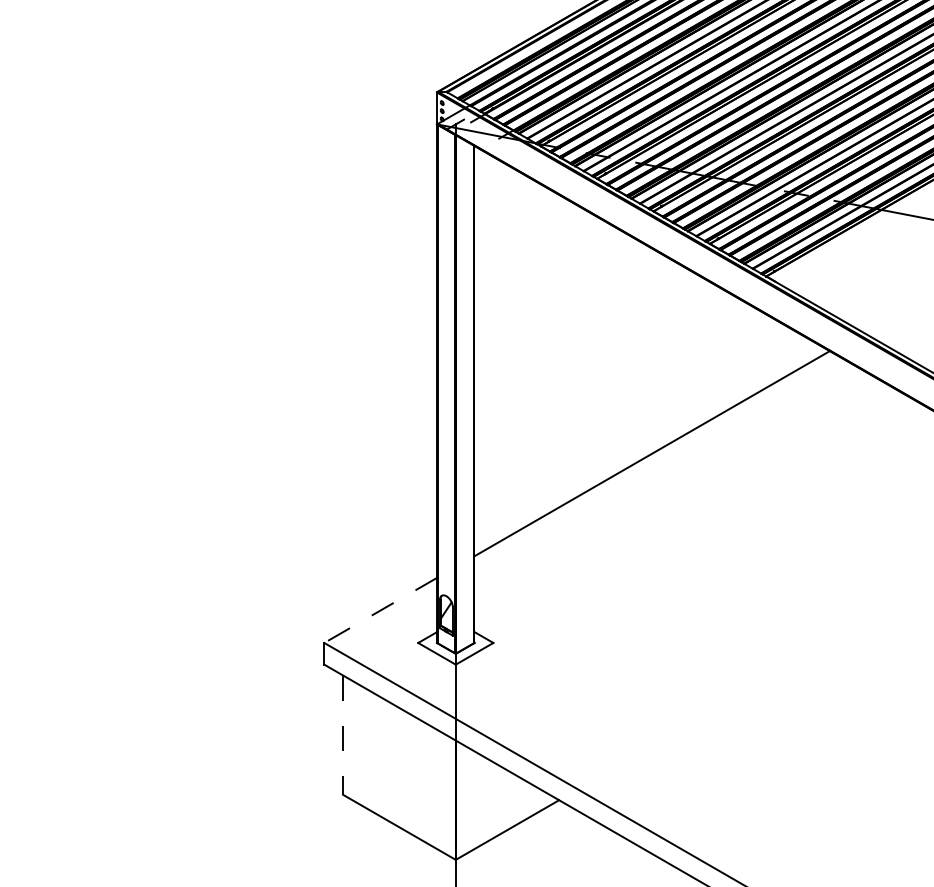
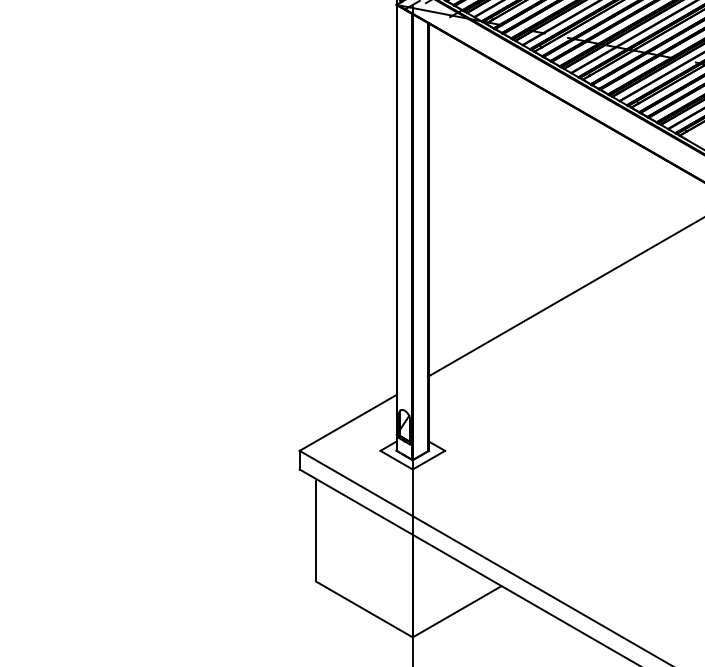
line: (380, 610) -> (348, 422), dashed -> solid
line: (343, 735) -> (316, 530), dashed -> solid

